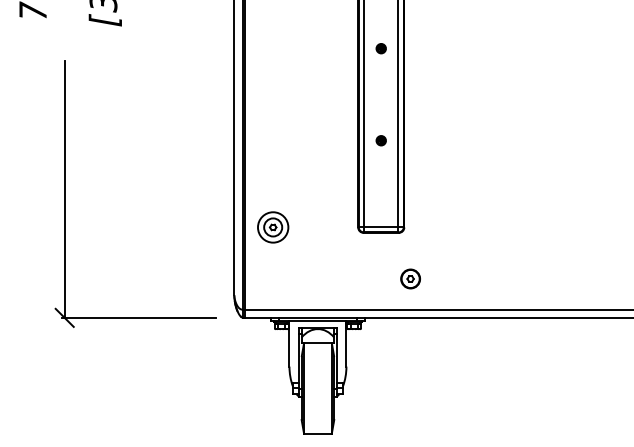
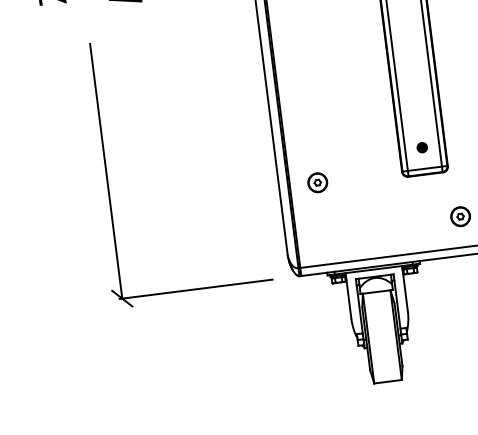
part: (380, 140) -> (421, 147), moved
circle: (272, 226) -> (316, 181), size x0.62

